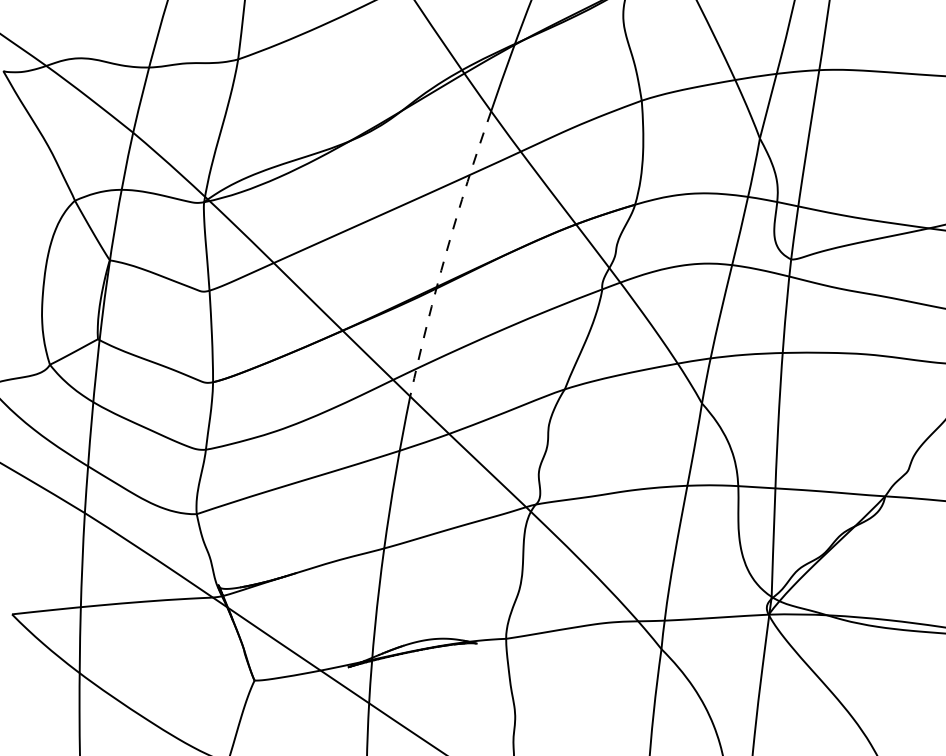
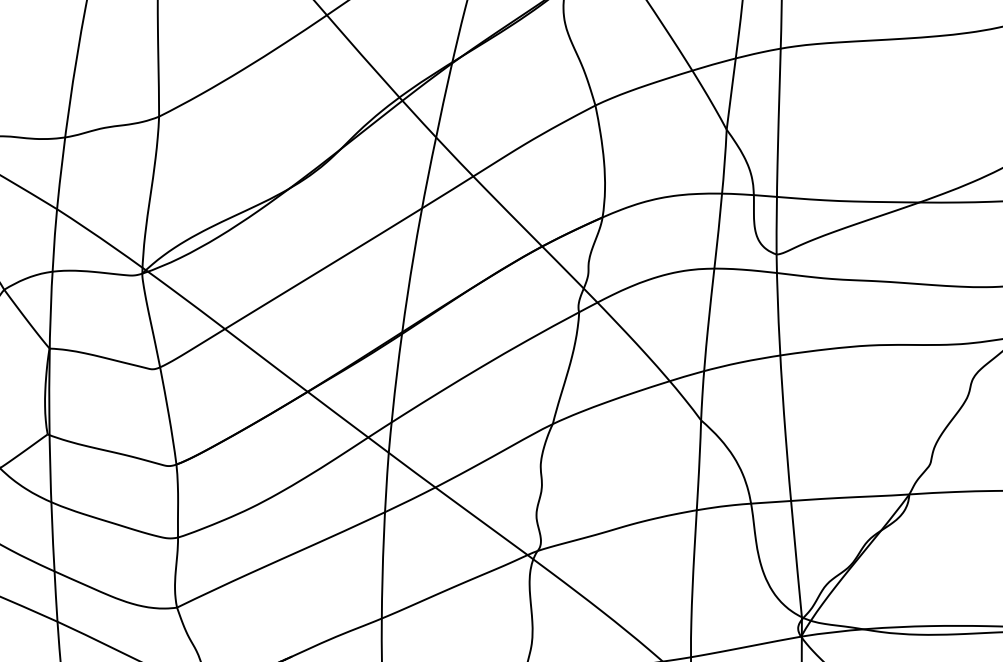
arc: (446, 252) -> (407, 294), dashed -> solid

